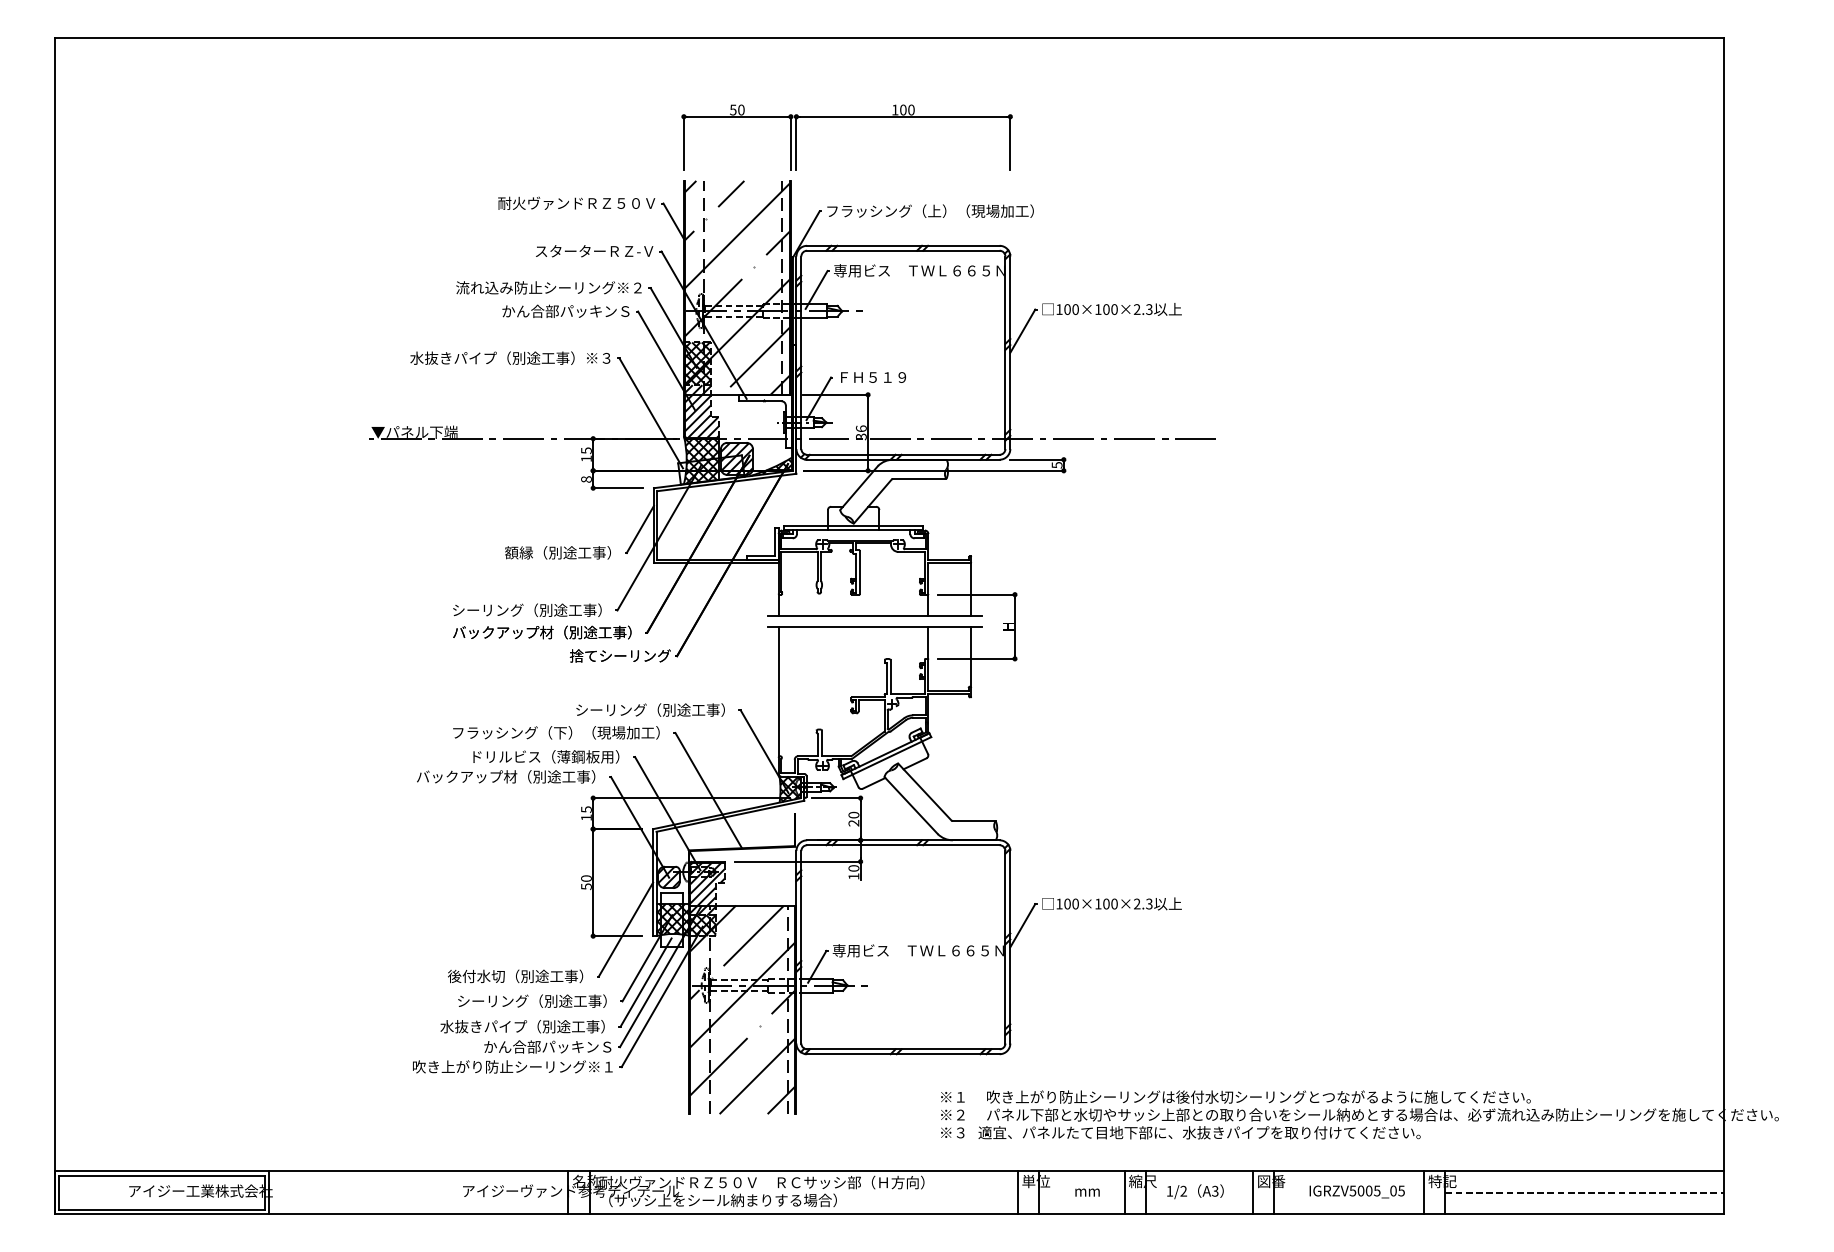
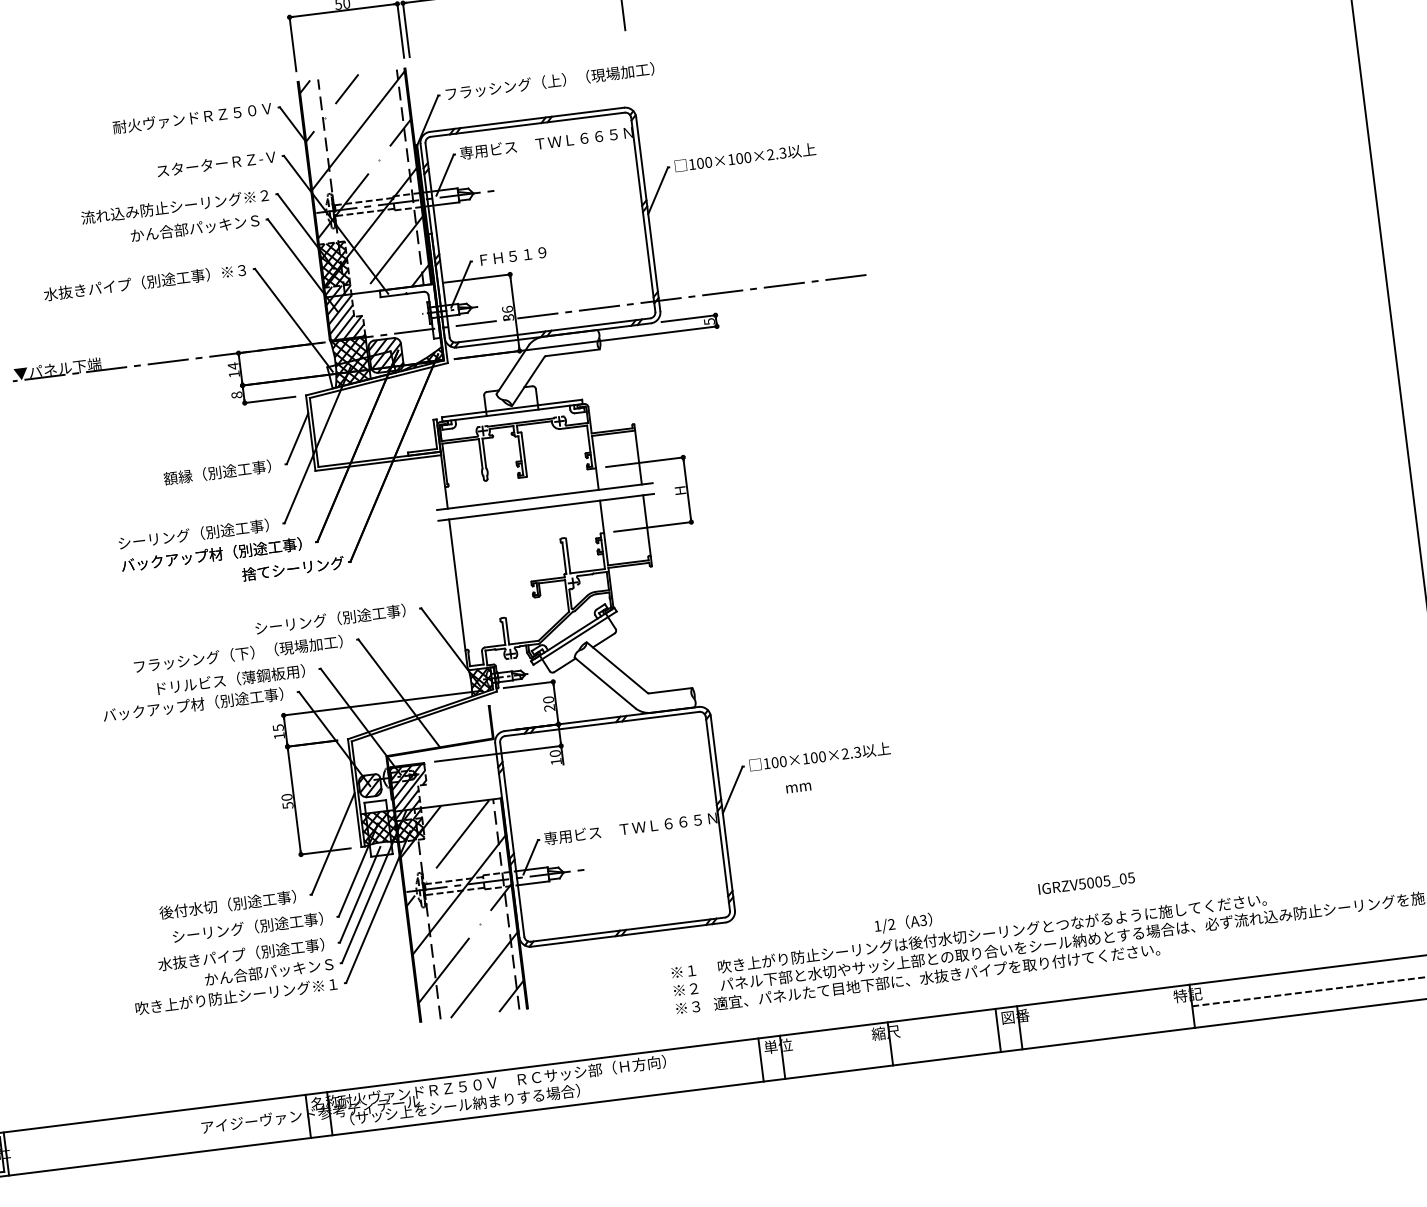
text: (586, 450) -> (233, 365), 15 -> 14
text: (1195, 1191) -> (903, 923), moved
text: (1356, 1191) -> (1085, 884), moved
text: (1087, 1192) -> (798, 787), moved
line: (1124, 1192) -> (868, 1046), removed
line: (1424, 1192) -> (1171, 1008), removed

